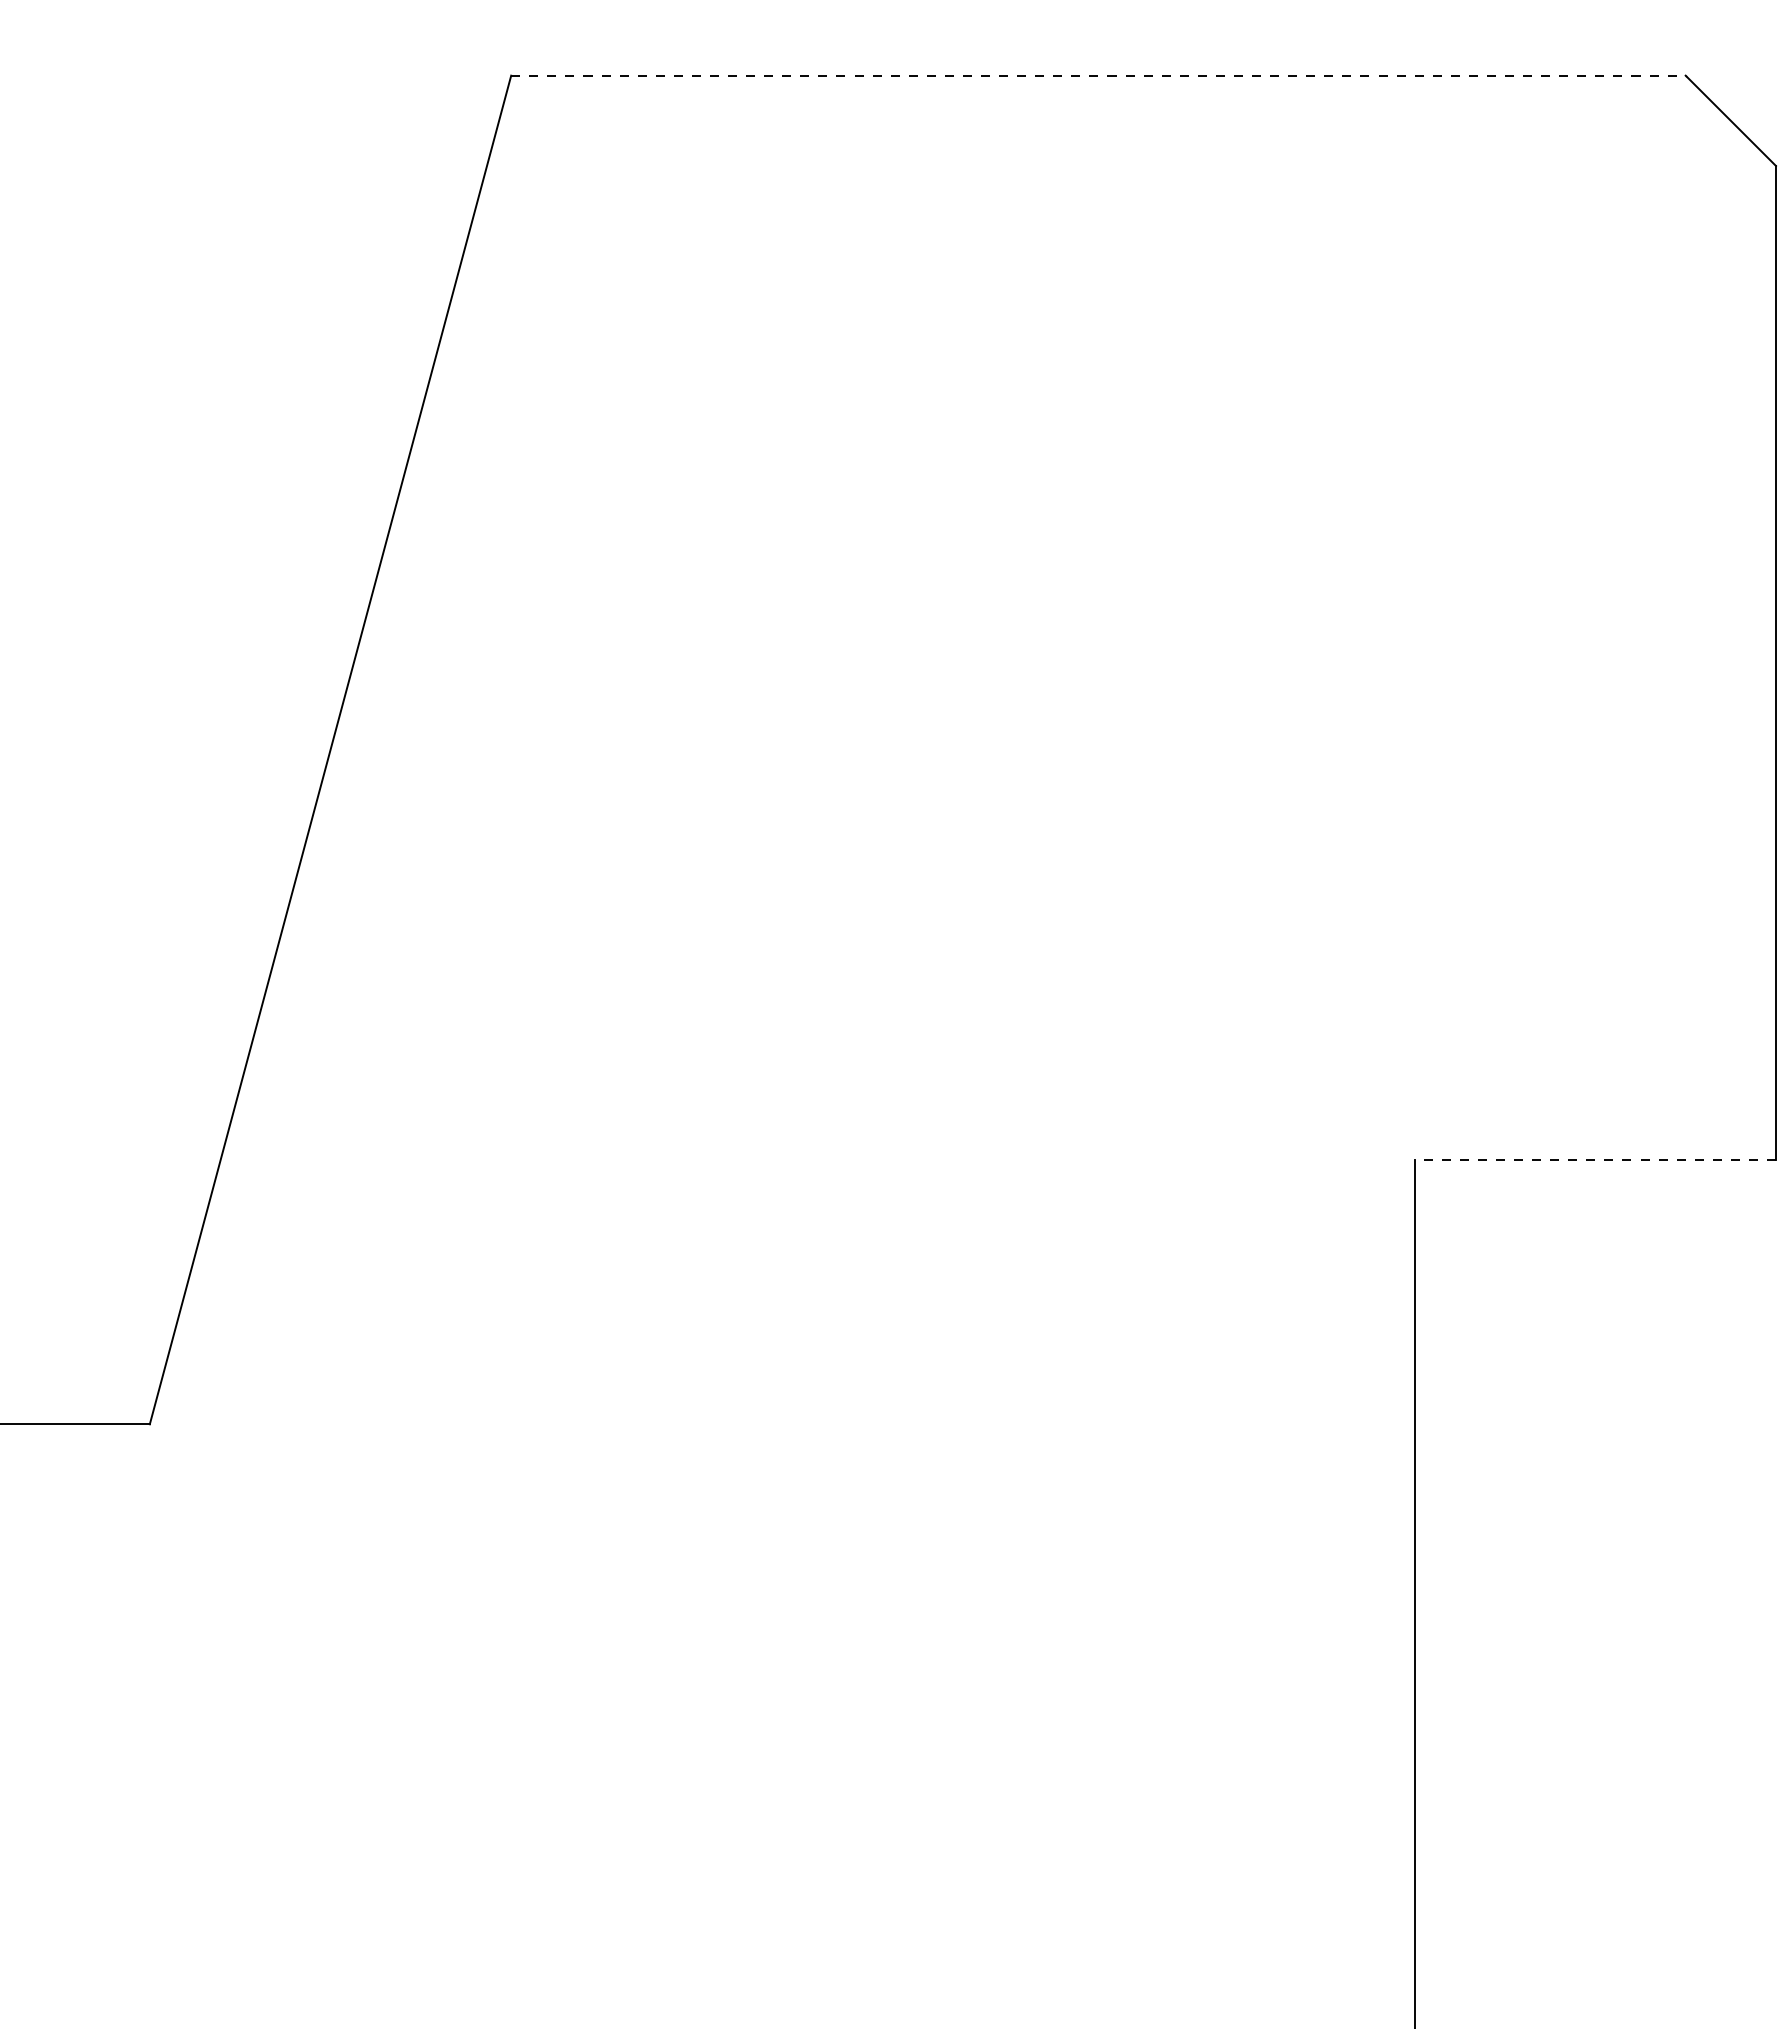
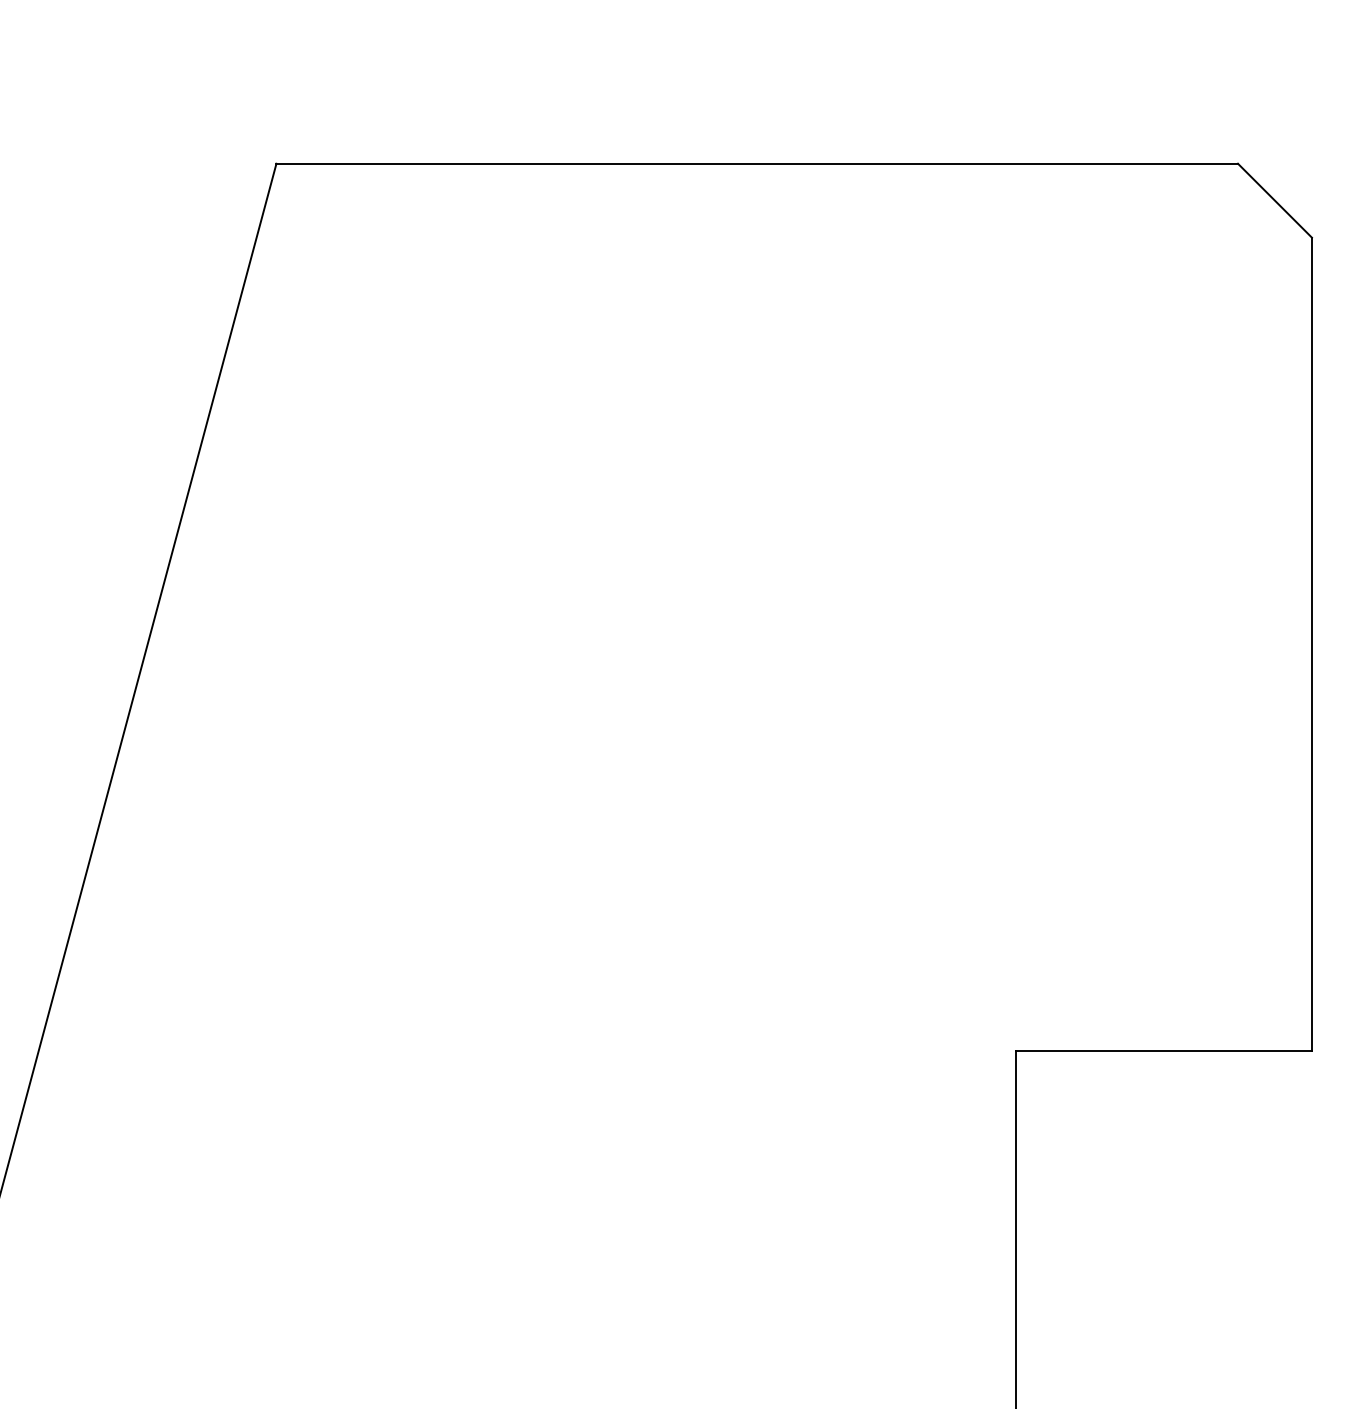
line: (1098, 75) -> (757, 163), dashed -> solid
line: (1595, 1159) -> (1164, 1051), dashed -> solid

